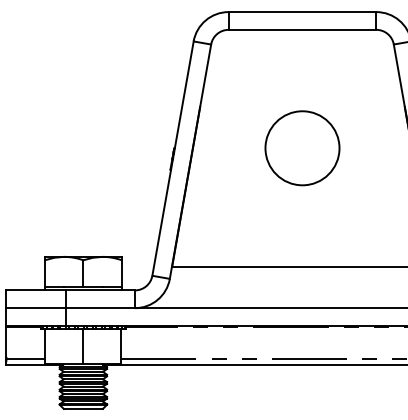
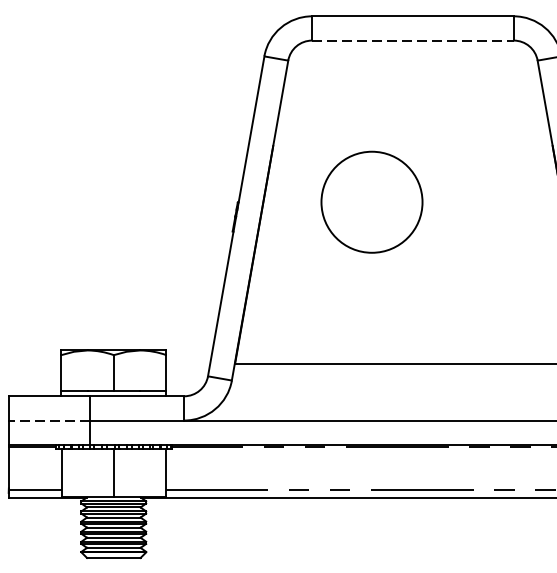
line: (302, 29) -> (412, 40), solid -> dashed
circle: (302, 148) -> (372, 202), moved
line: (35, 308) -> (48, 420), solid -> dashed

